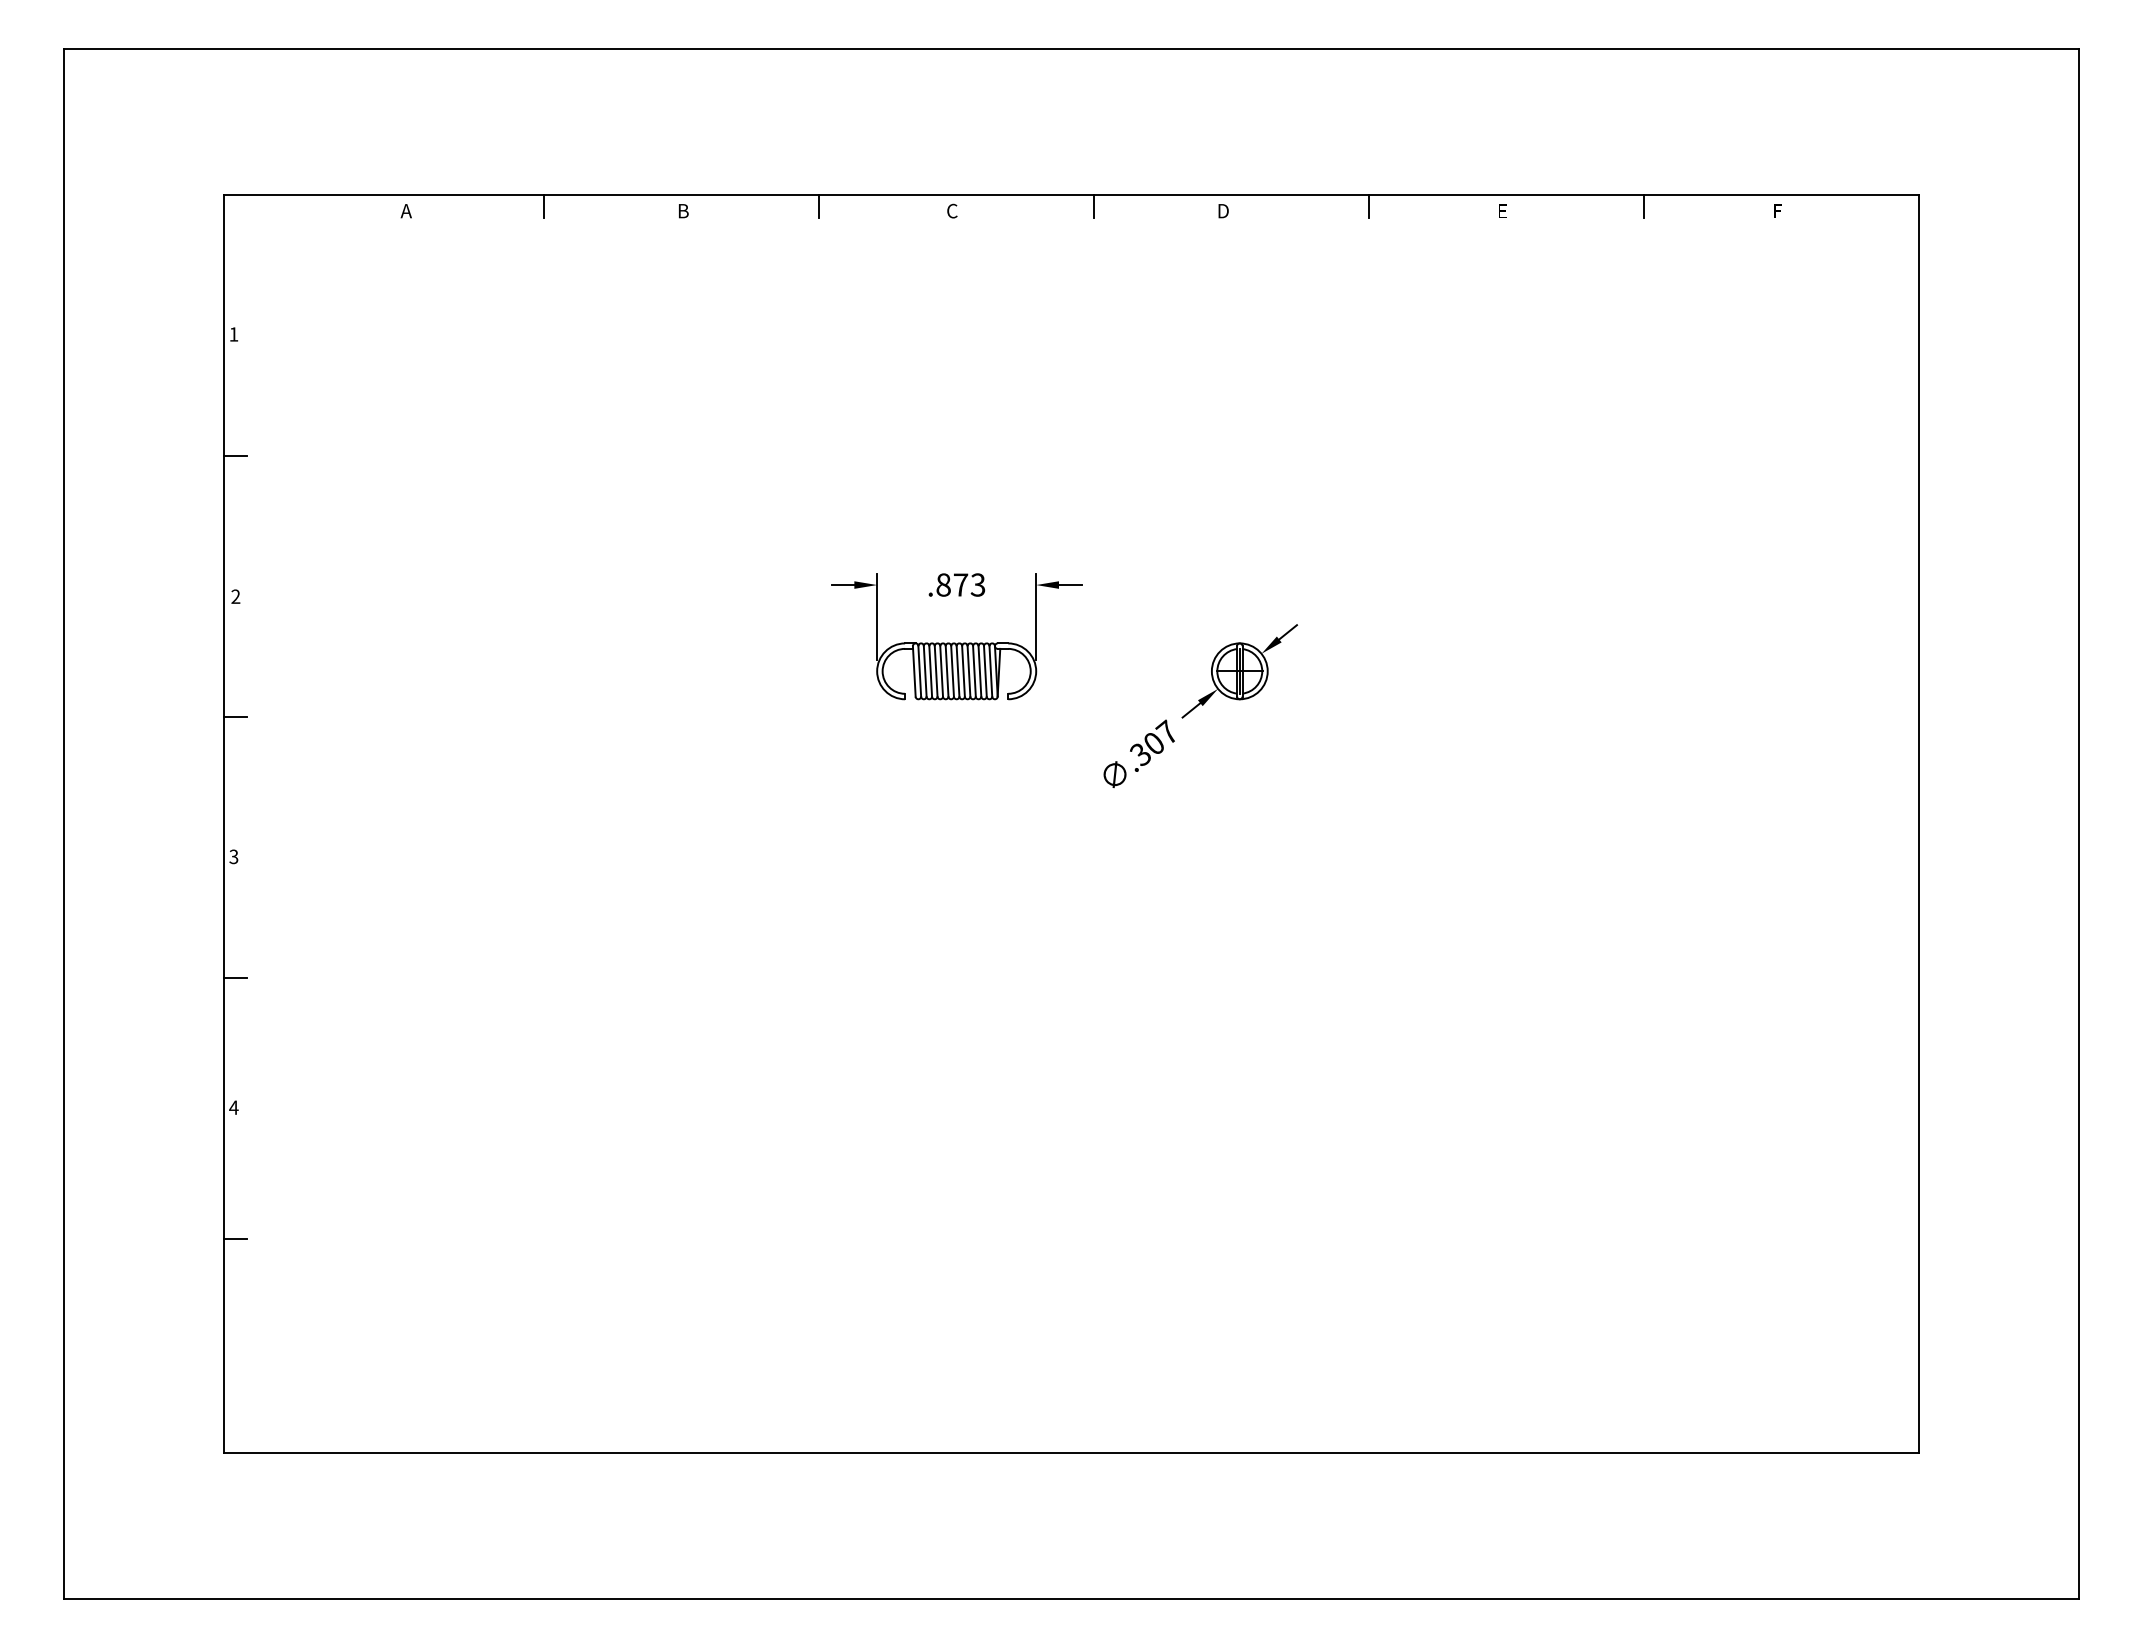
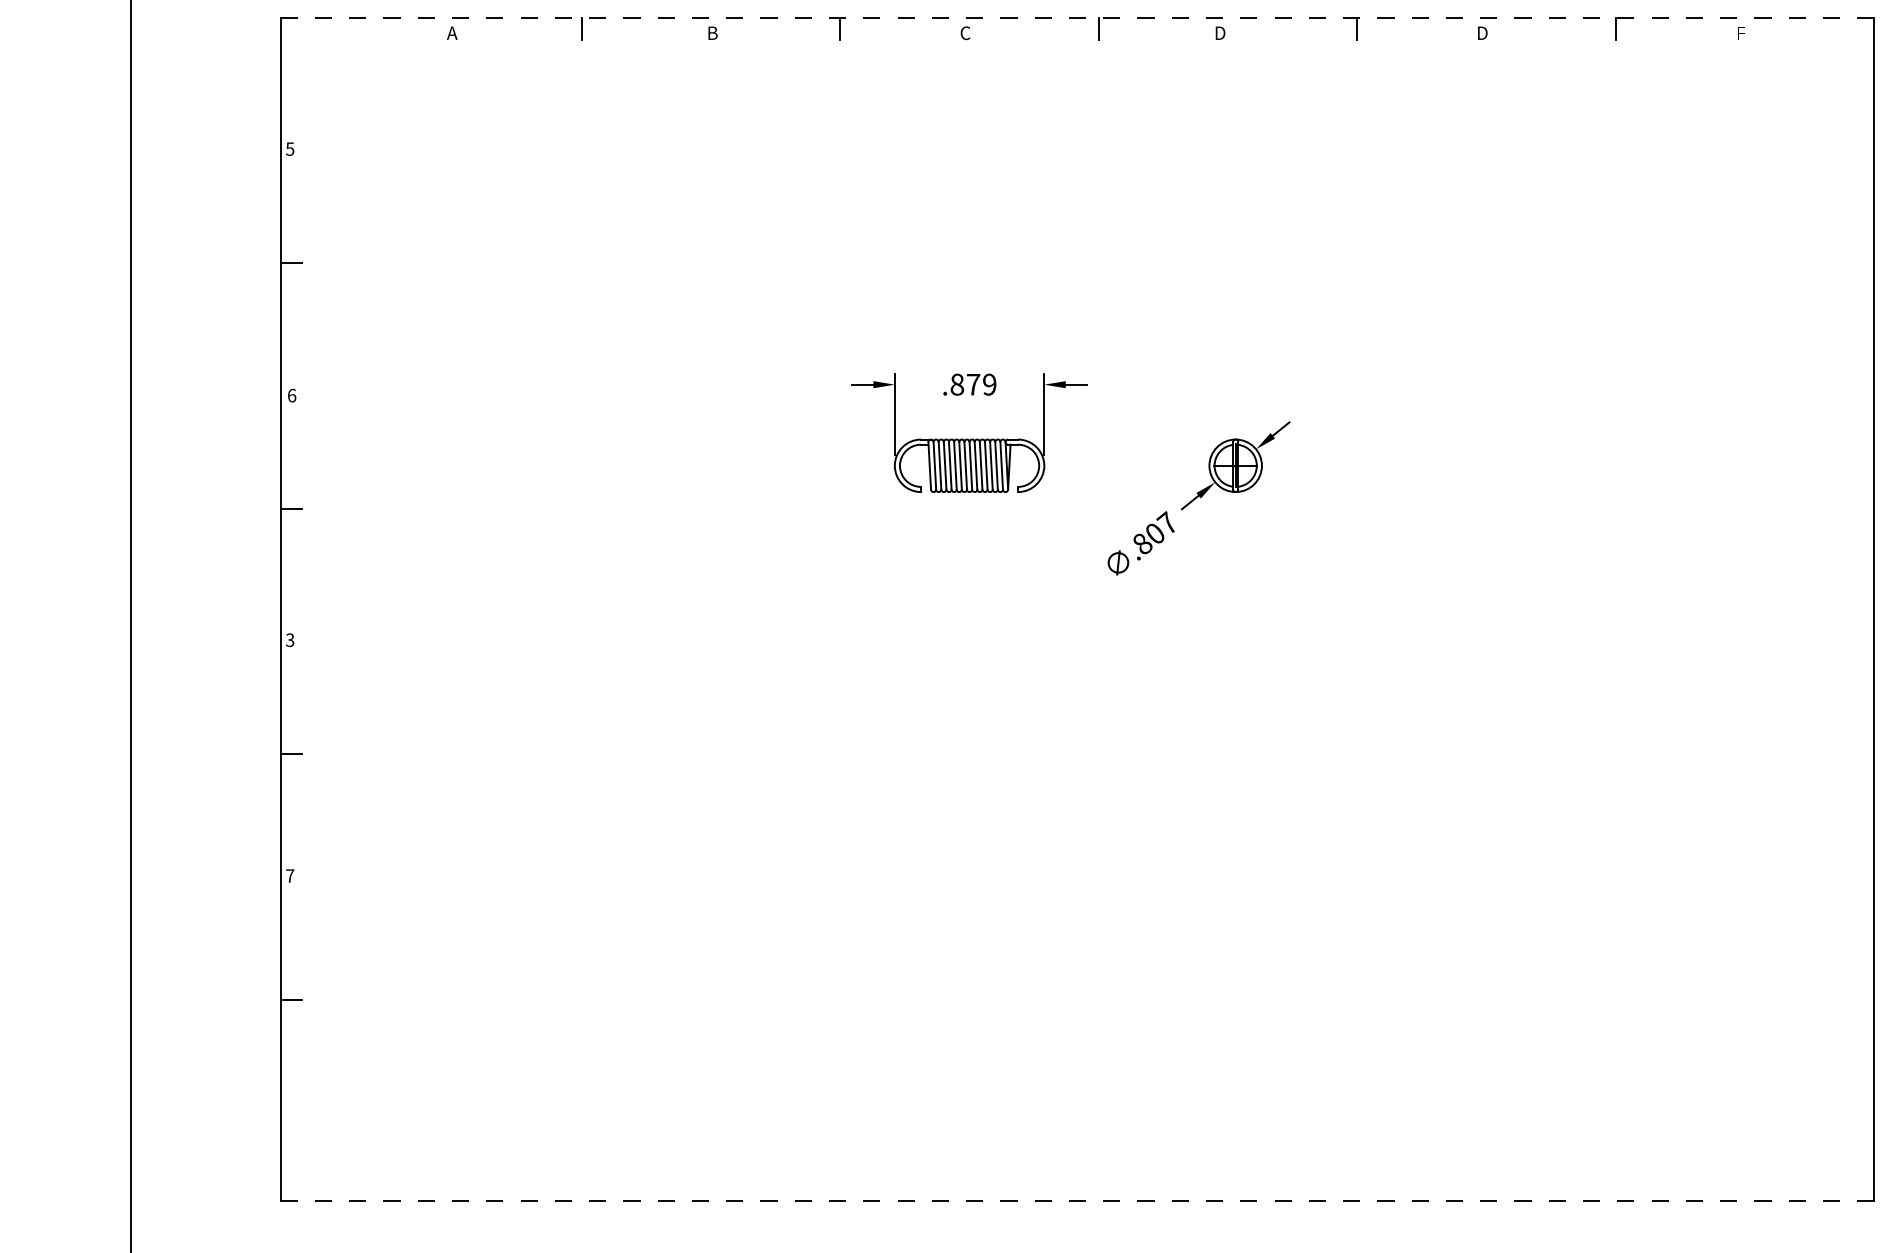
line: (1071, 195) -> (1077, 18), solid -> dashed
text: (1502, 211) -> (1482, 33), E -> D
text: (233, 334) -> (289, 149), 1 -> 5
text: (977, 584) -> (989, 384), .873 -> .879
text: (235, 596) -> (291, 395), 2 -> 6
text: (1140, 754) -> (1142, 543), .307 -> .807
text: (233, 1107) -> (289, 875), 4 -> 7
line: (1071, 1452) -> (1077, 1200), solid -> dashed

